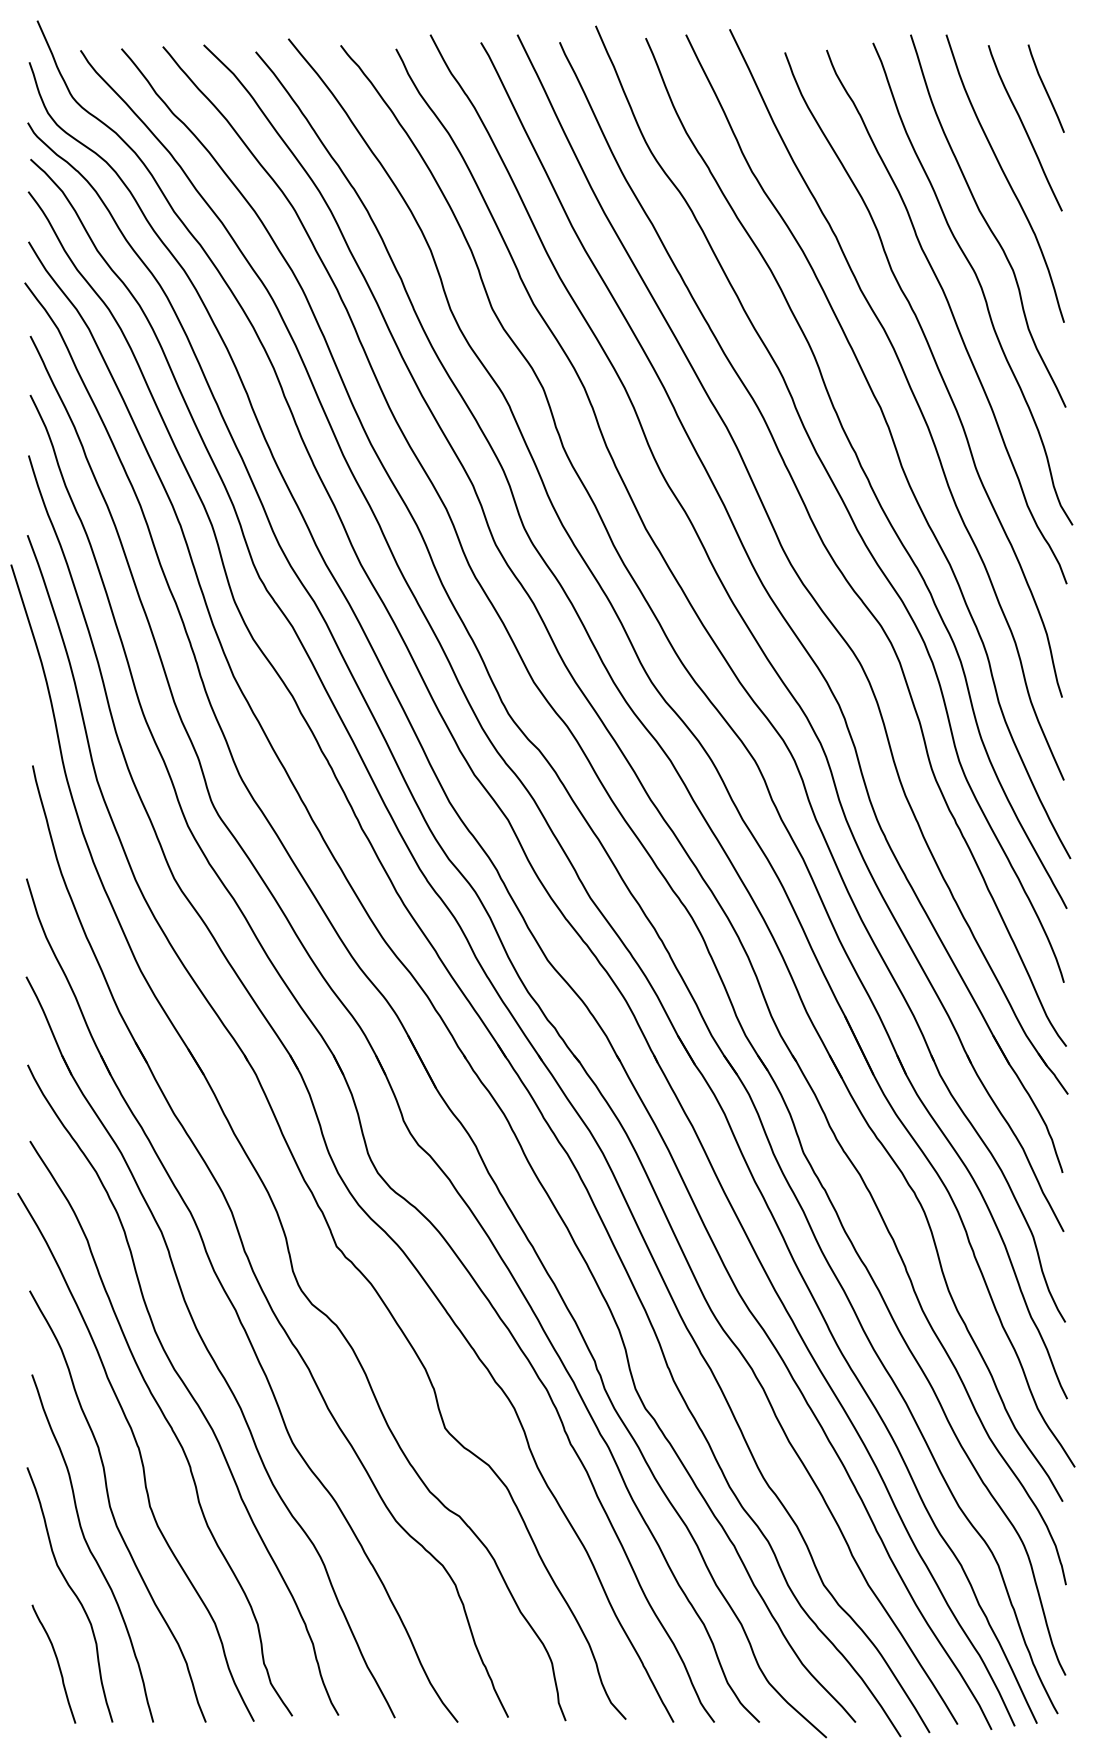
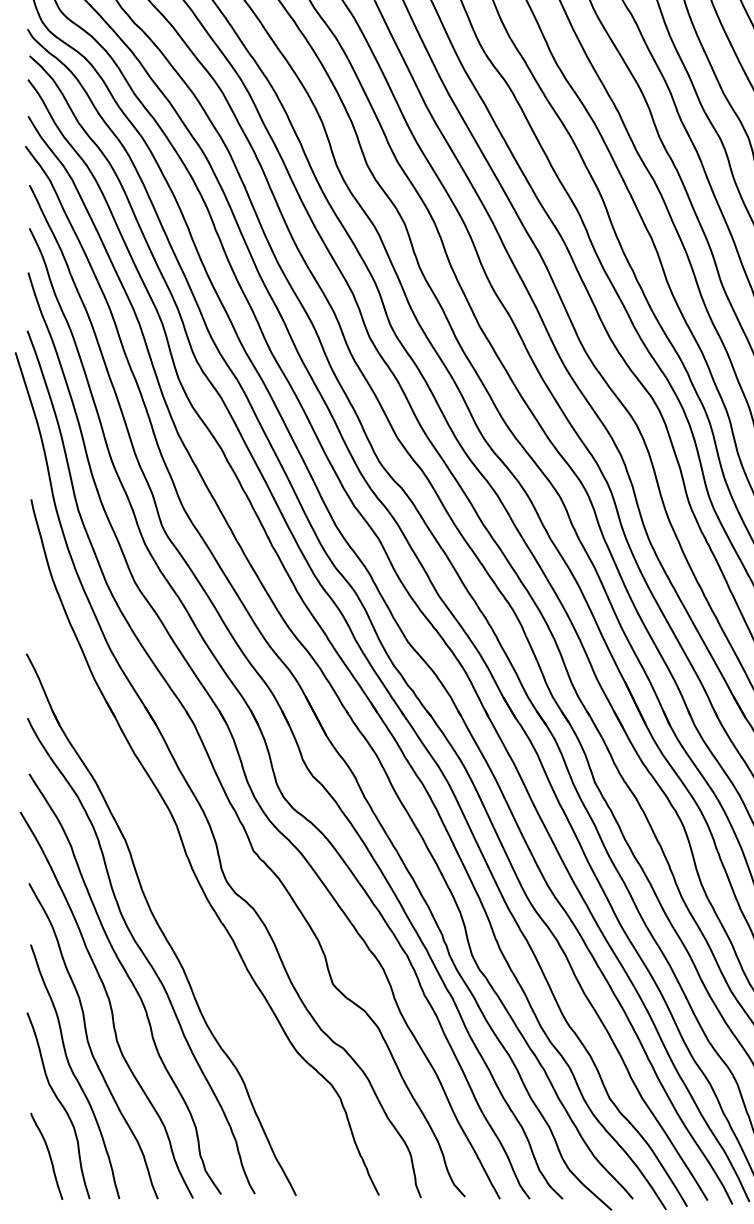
part: (233, 1304) -> (178, 893), removed

